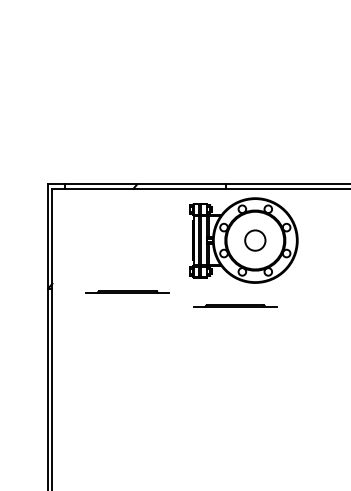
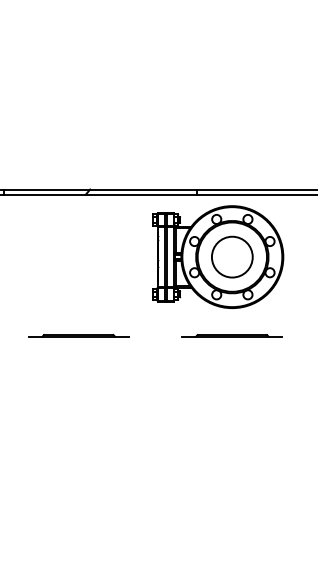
circle: (255, 240) -> (232, 257), size x1.67
line: (127, 291) -> (78, 335), moved
line: (235, 305) -> (232, 335), moved

